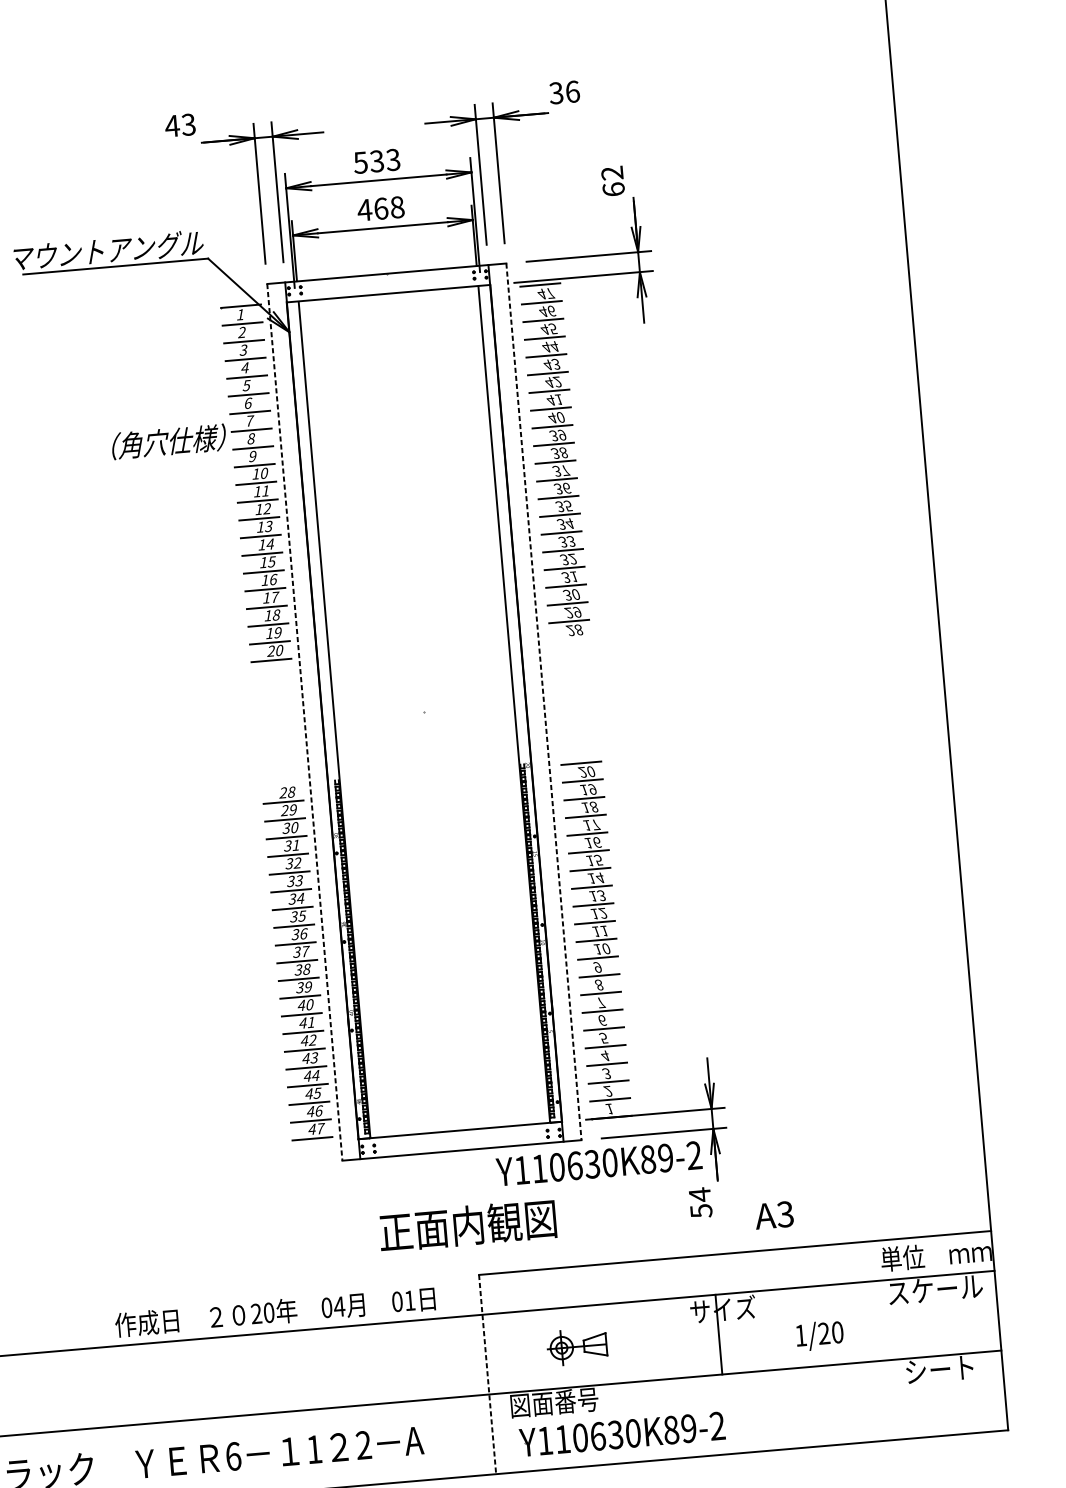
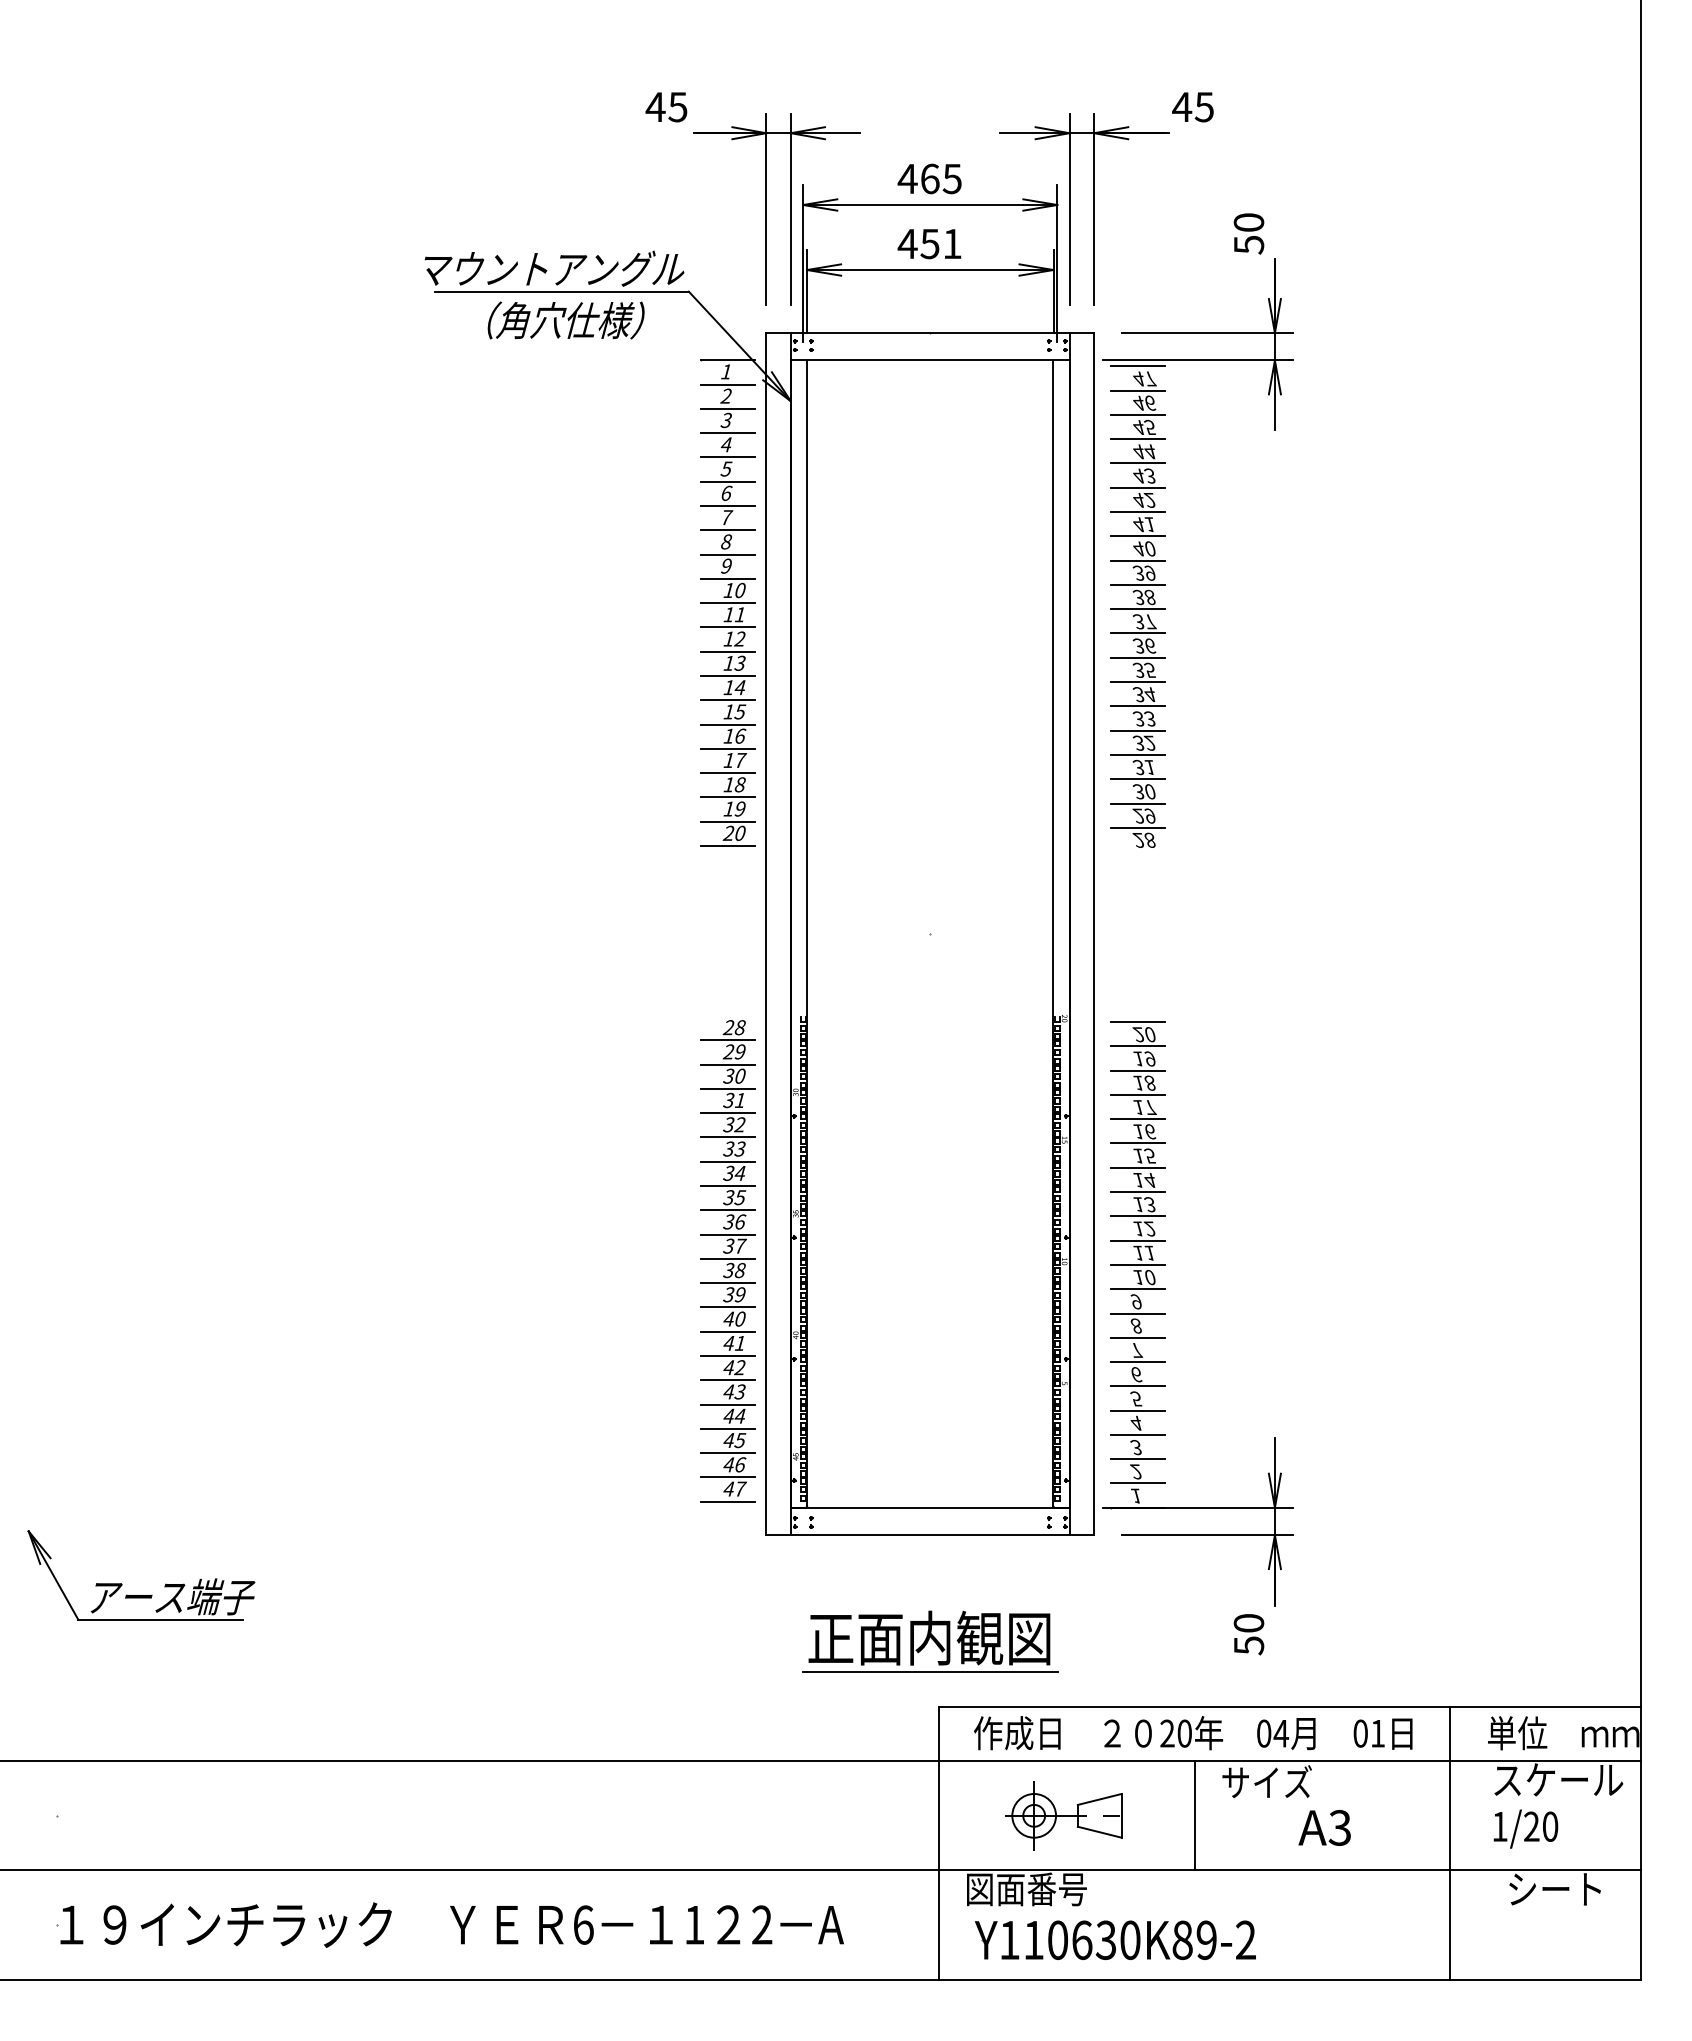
text: (564, 92) -> (1193, 107), 36 -> 45
text: (189, 124) -> (678, 106), 43 -> 45
text: (376, 161) -> (929, 178), 533 -> 465
text: (612, 181) -> (1248, 233), 62 -> 50
text: (388, 207) -> (940, 243), 468 -> 451
text: (168, 441) -> (565, 320), moved
line: (544, 702) -> (1094, 934), dashed -> solid
line: (304, 722) -> (766, 934), dashed -> solid
part: (599, 1163) -> (1115, 1568), removed
text: (699, 1194) -> (1248, 1623), 54 -> 50
text: (774, 1215) -> (1324, 1827), moved
line: (470, 1249) -> (930, 1671), added
text: (275, 1312) -> (1193, 1733), moved
line: (718, 1334) -> (1194, 1815), moved
text: (819, 1335) -> (1525, 1828), moved
line: (859, 1342) -> (1449, 1842), added
part: (576, 1346) -> (1063, 1815), size x1.43
line: (487, 1374) -> (939, 1843), dashed -> solid

